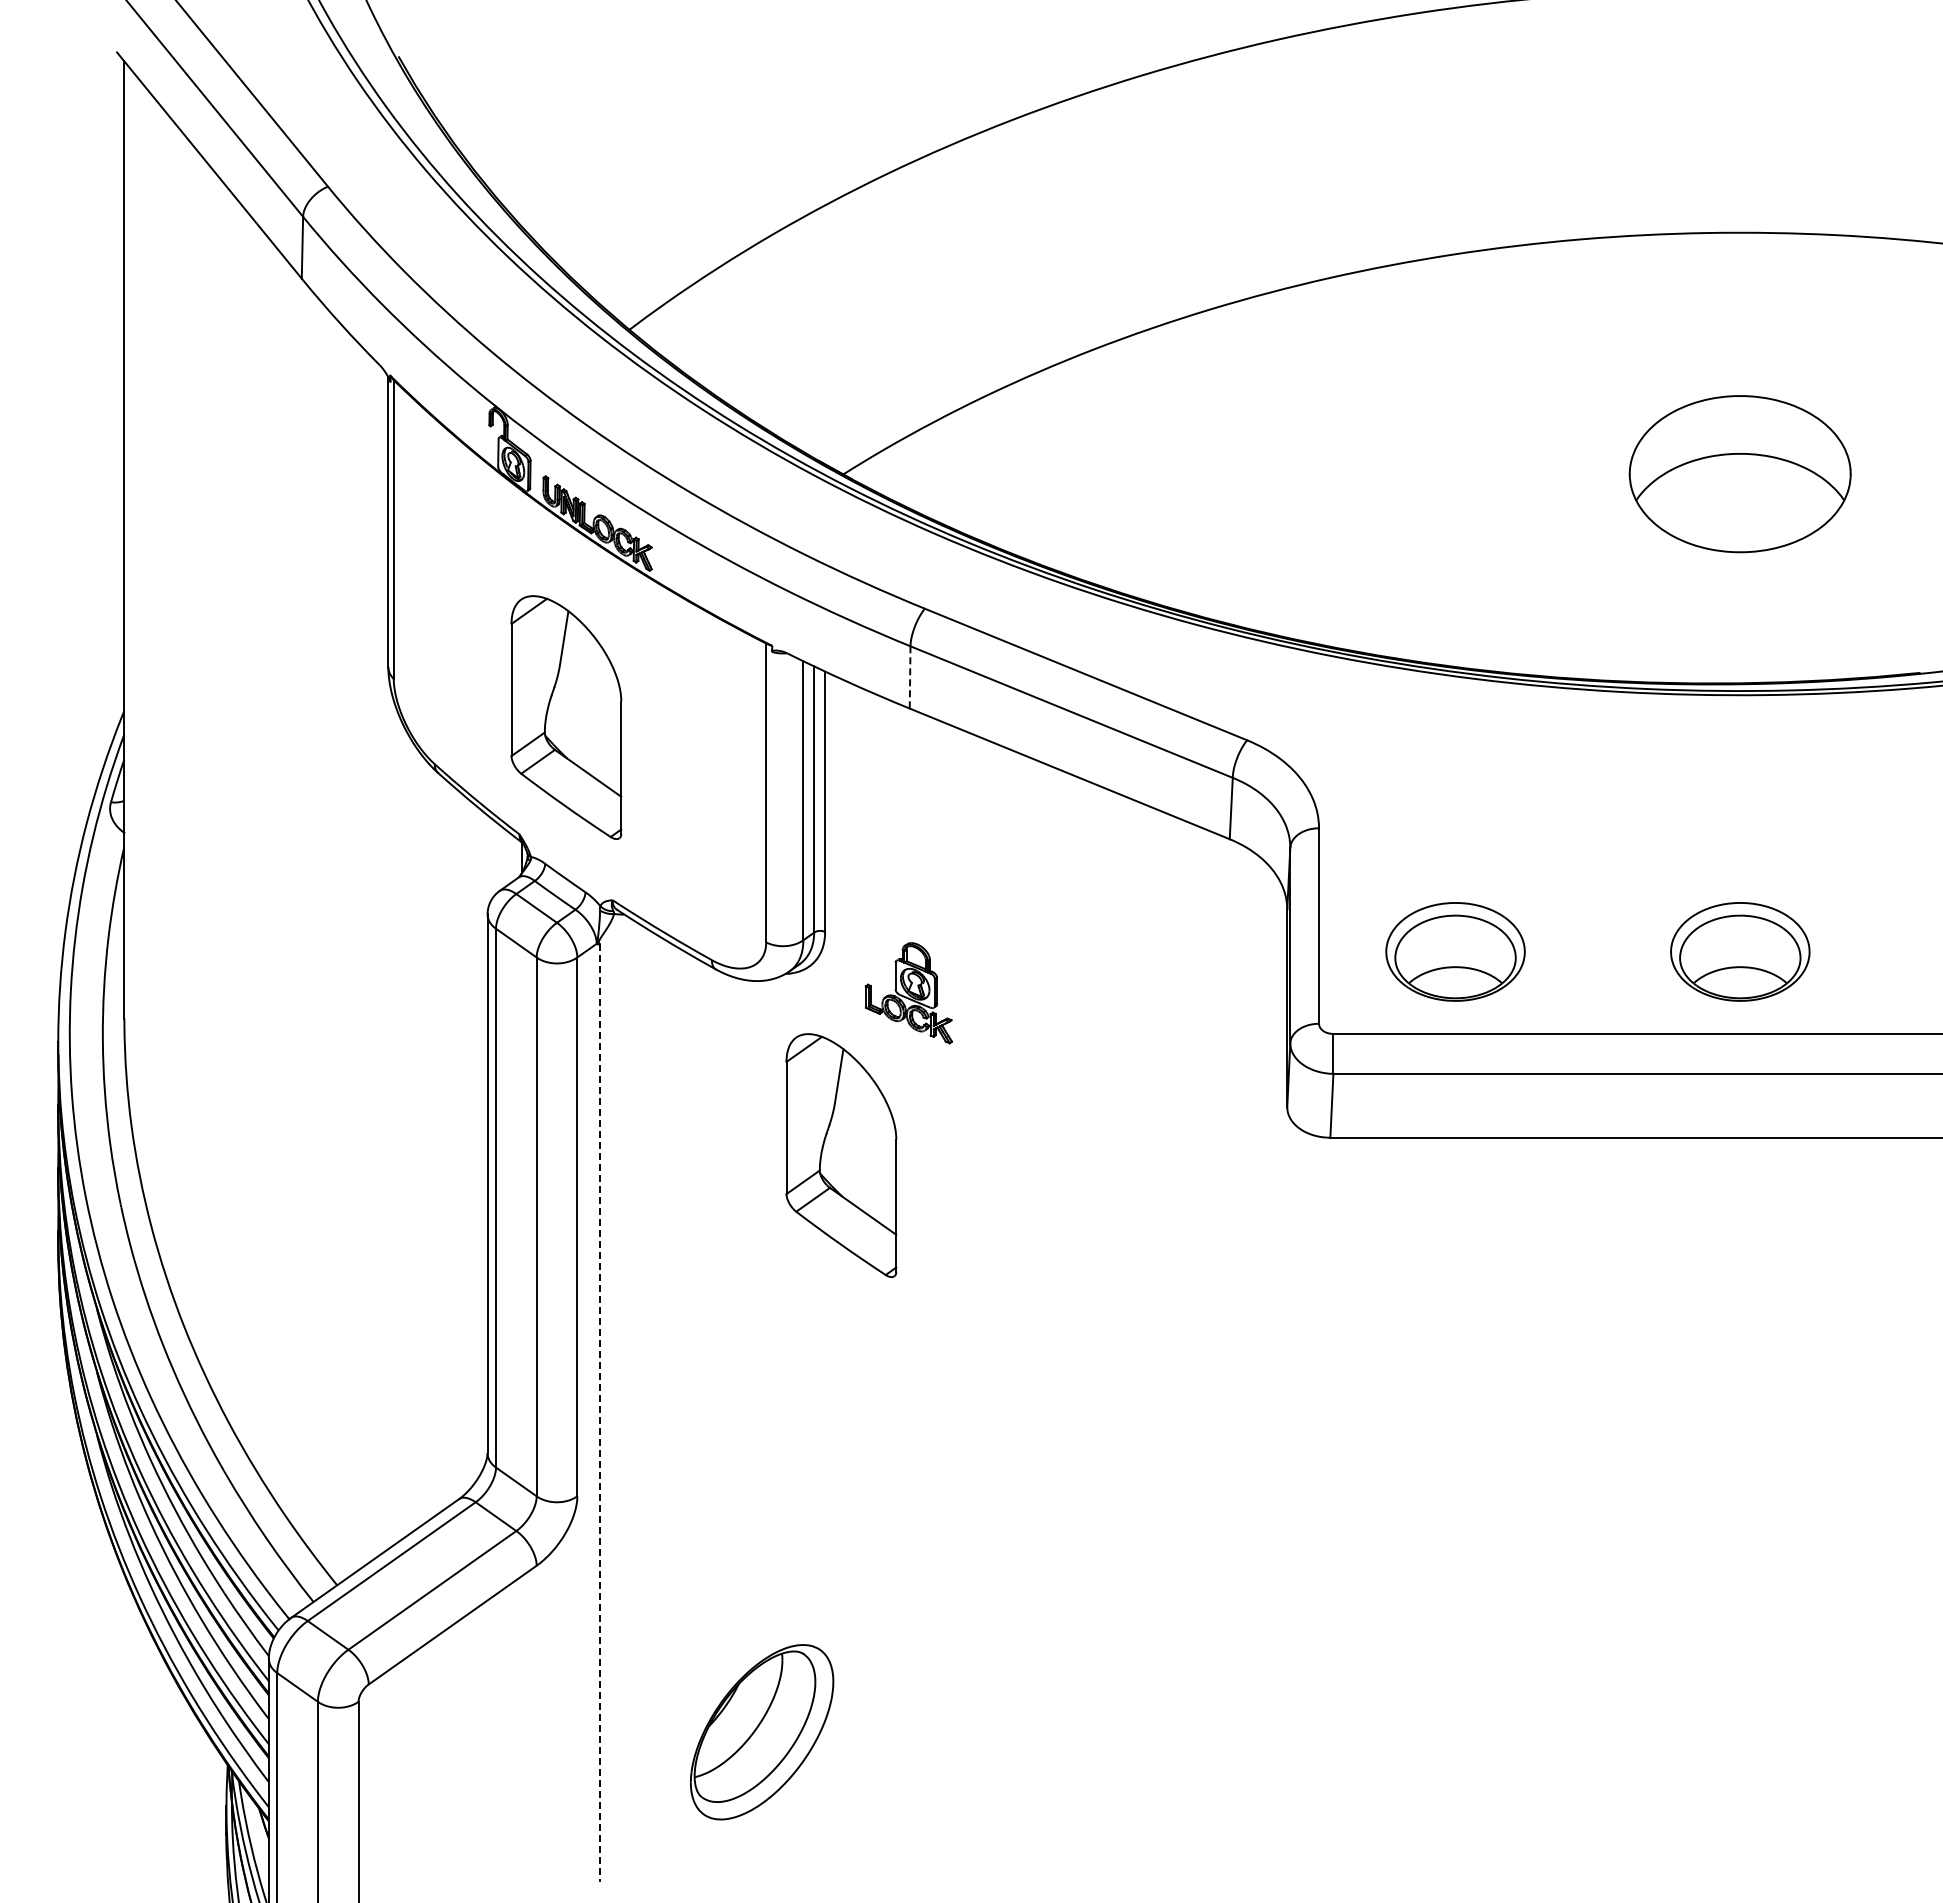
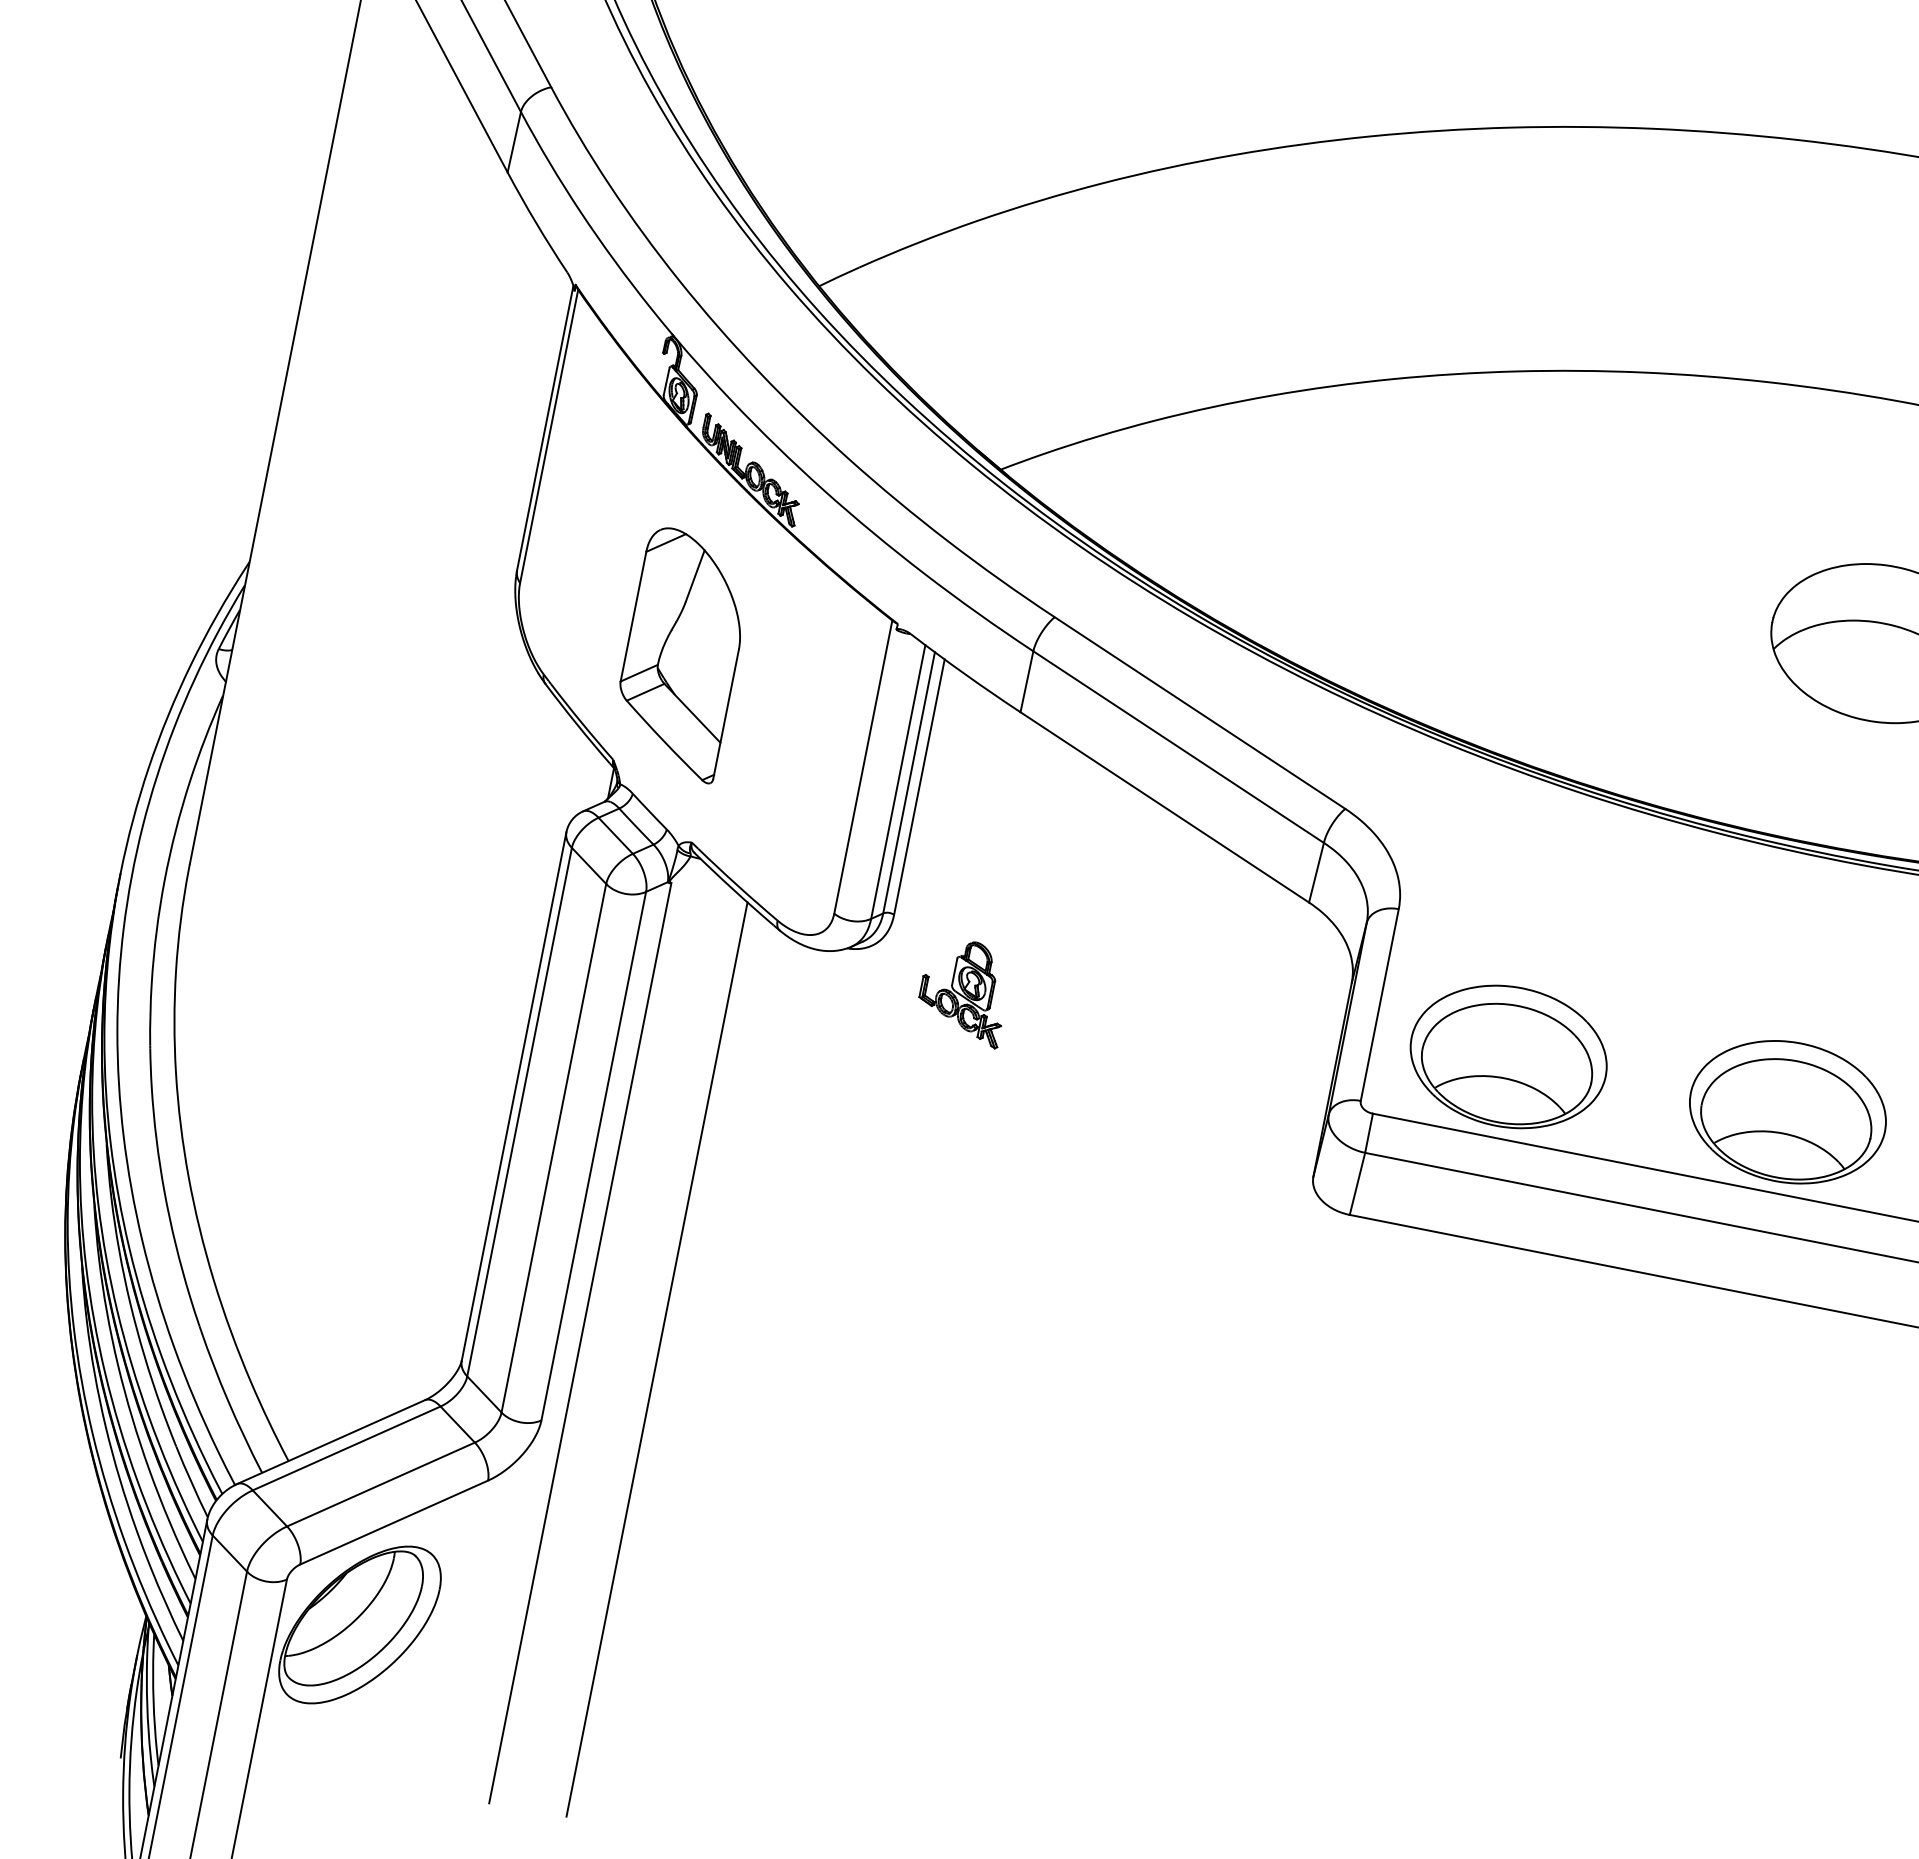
line: (910, 677) -> (1027, 681), dashed -> solid
part: (1455, 951) -> (1508, 1056), size x1.43
part: (1740, 951) -> (1788, 1111), size x1.43
part: (841, 1155) -> (866, 1137), removed
line: (600, 1413) -> (580, 1343), dashed -> solid
line: (678, 1414) -> (656, 1359), added
part: (762, 1732) -> (360, 1625), moved

